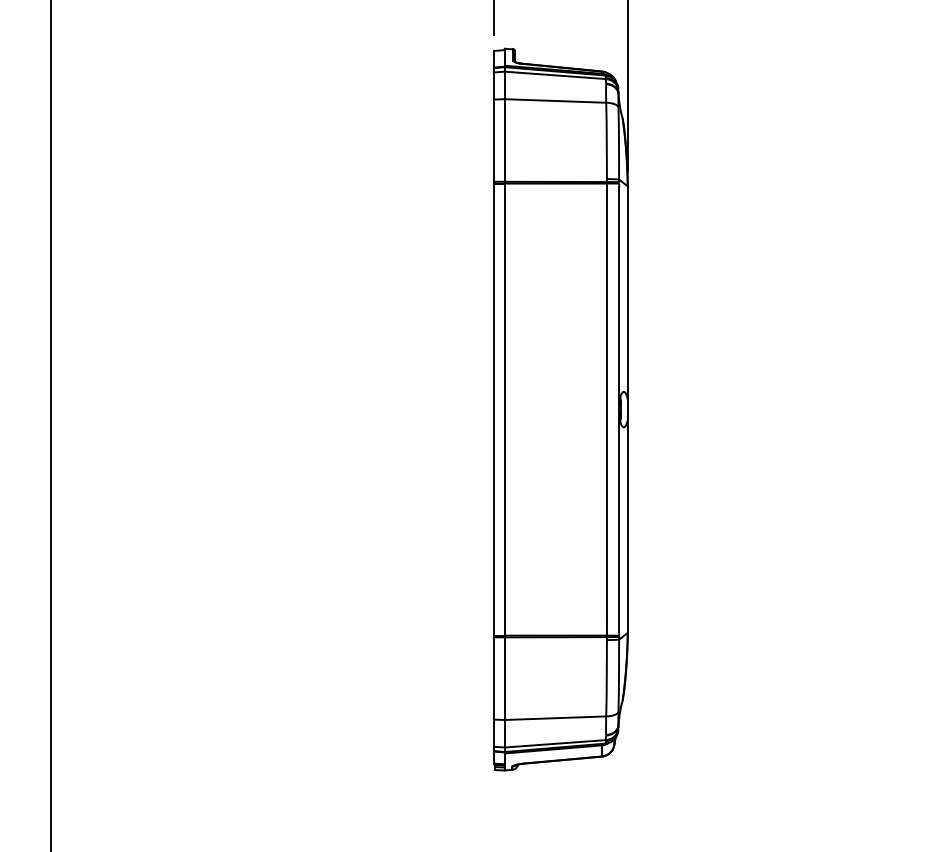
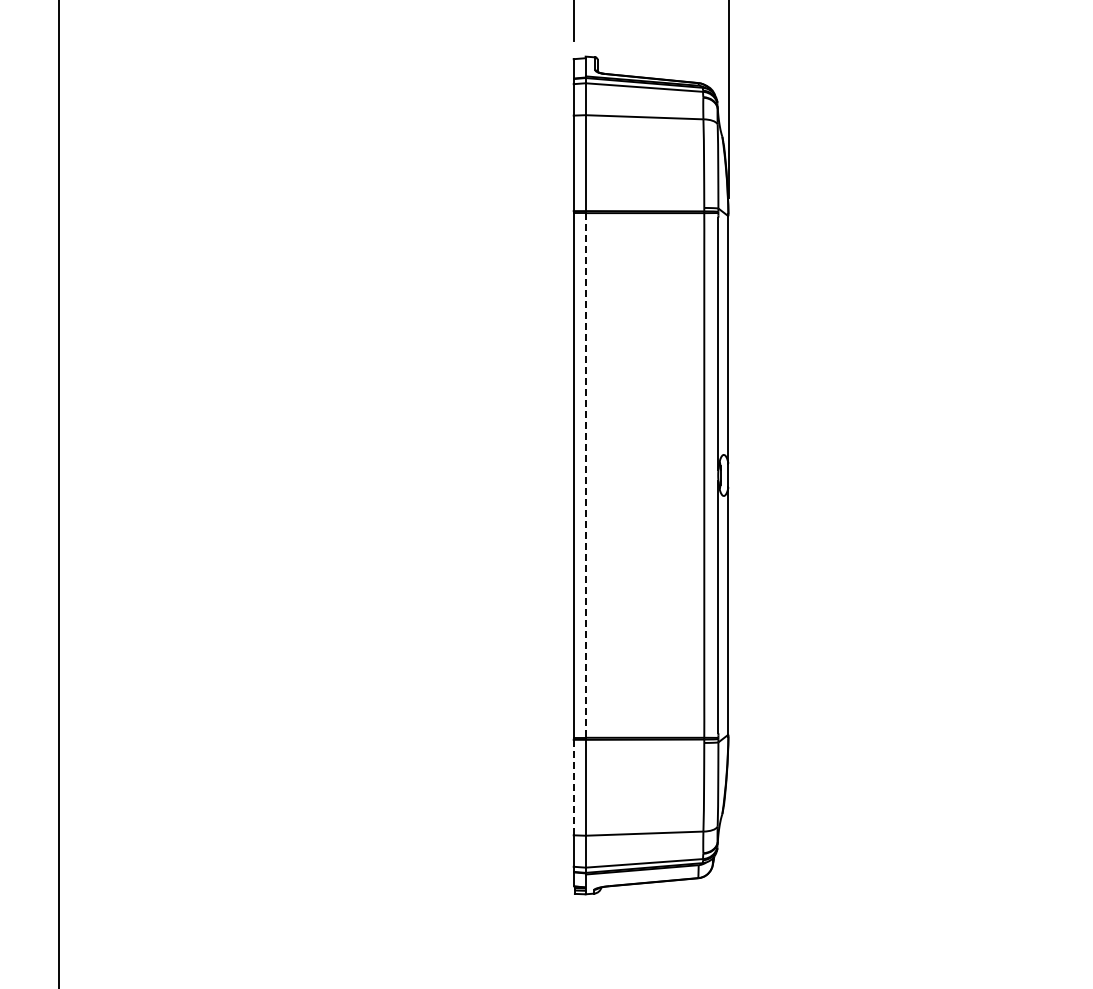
line: (504, 409) -> (585, 475), solid -> dashed
line: (494, 678) -> (573, 787), solid -> dashed

